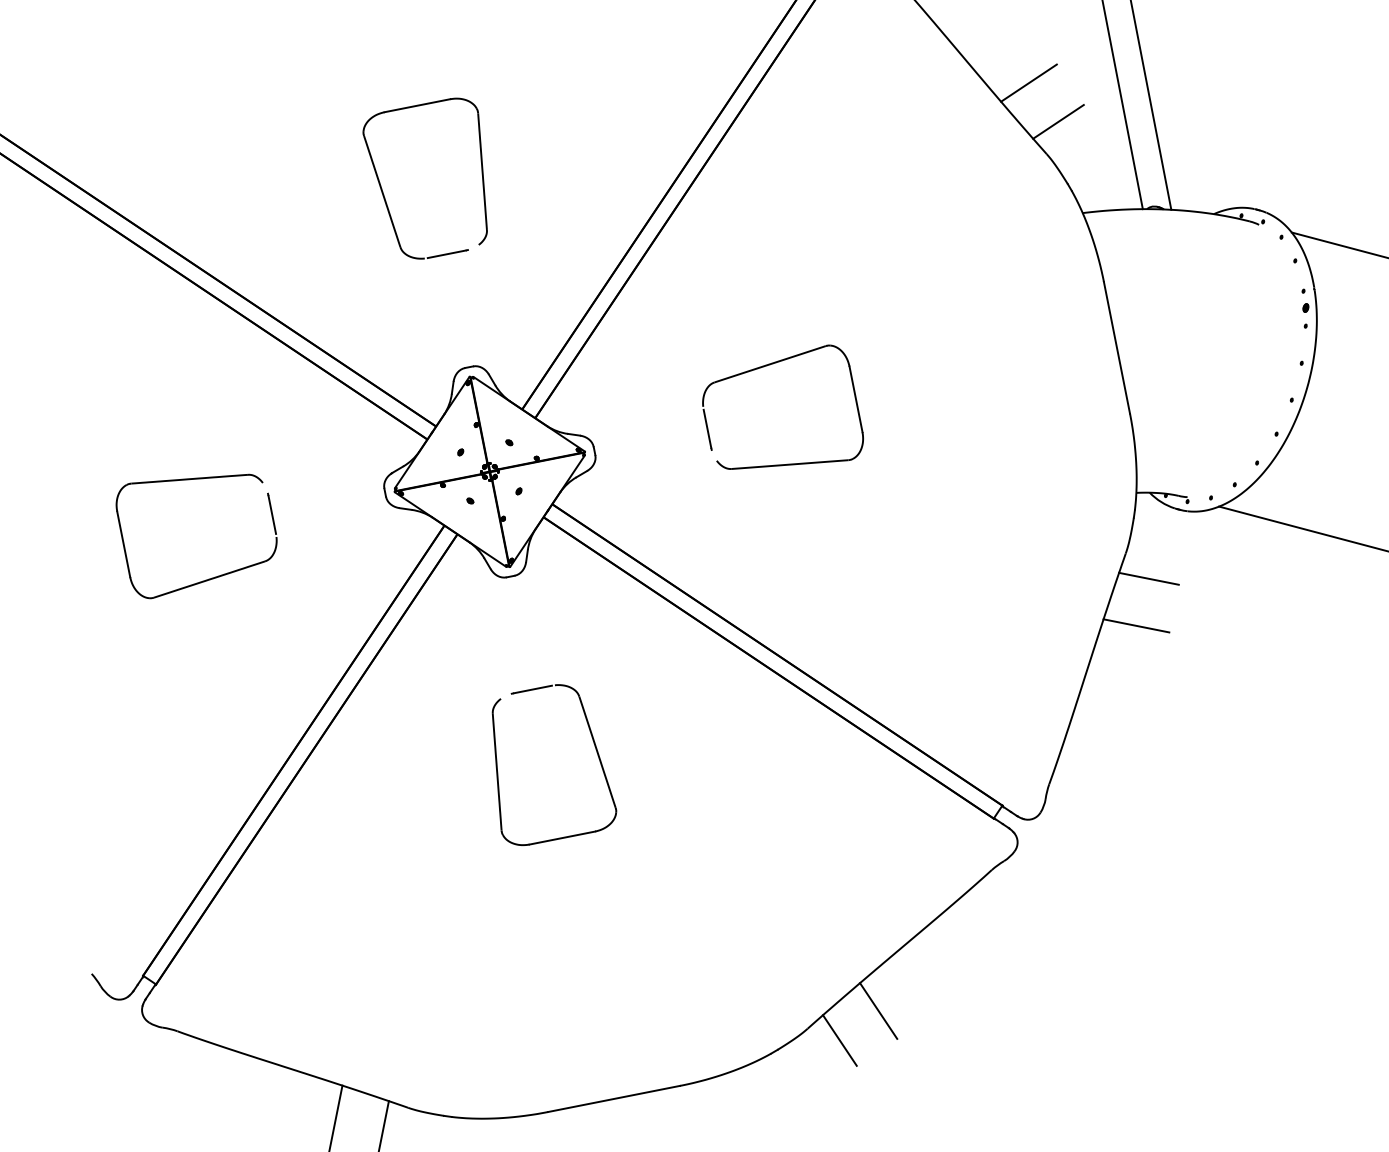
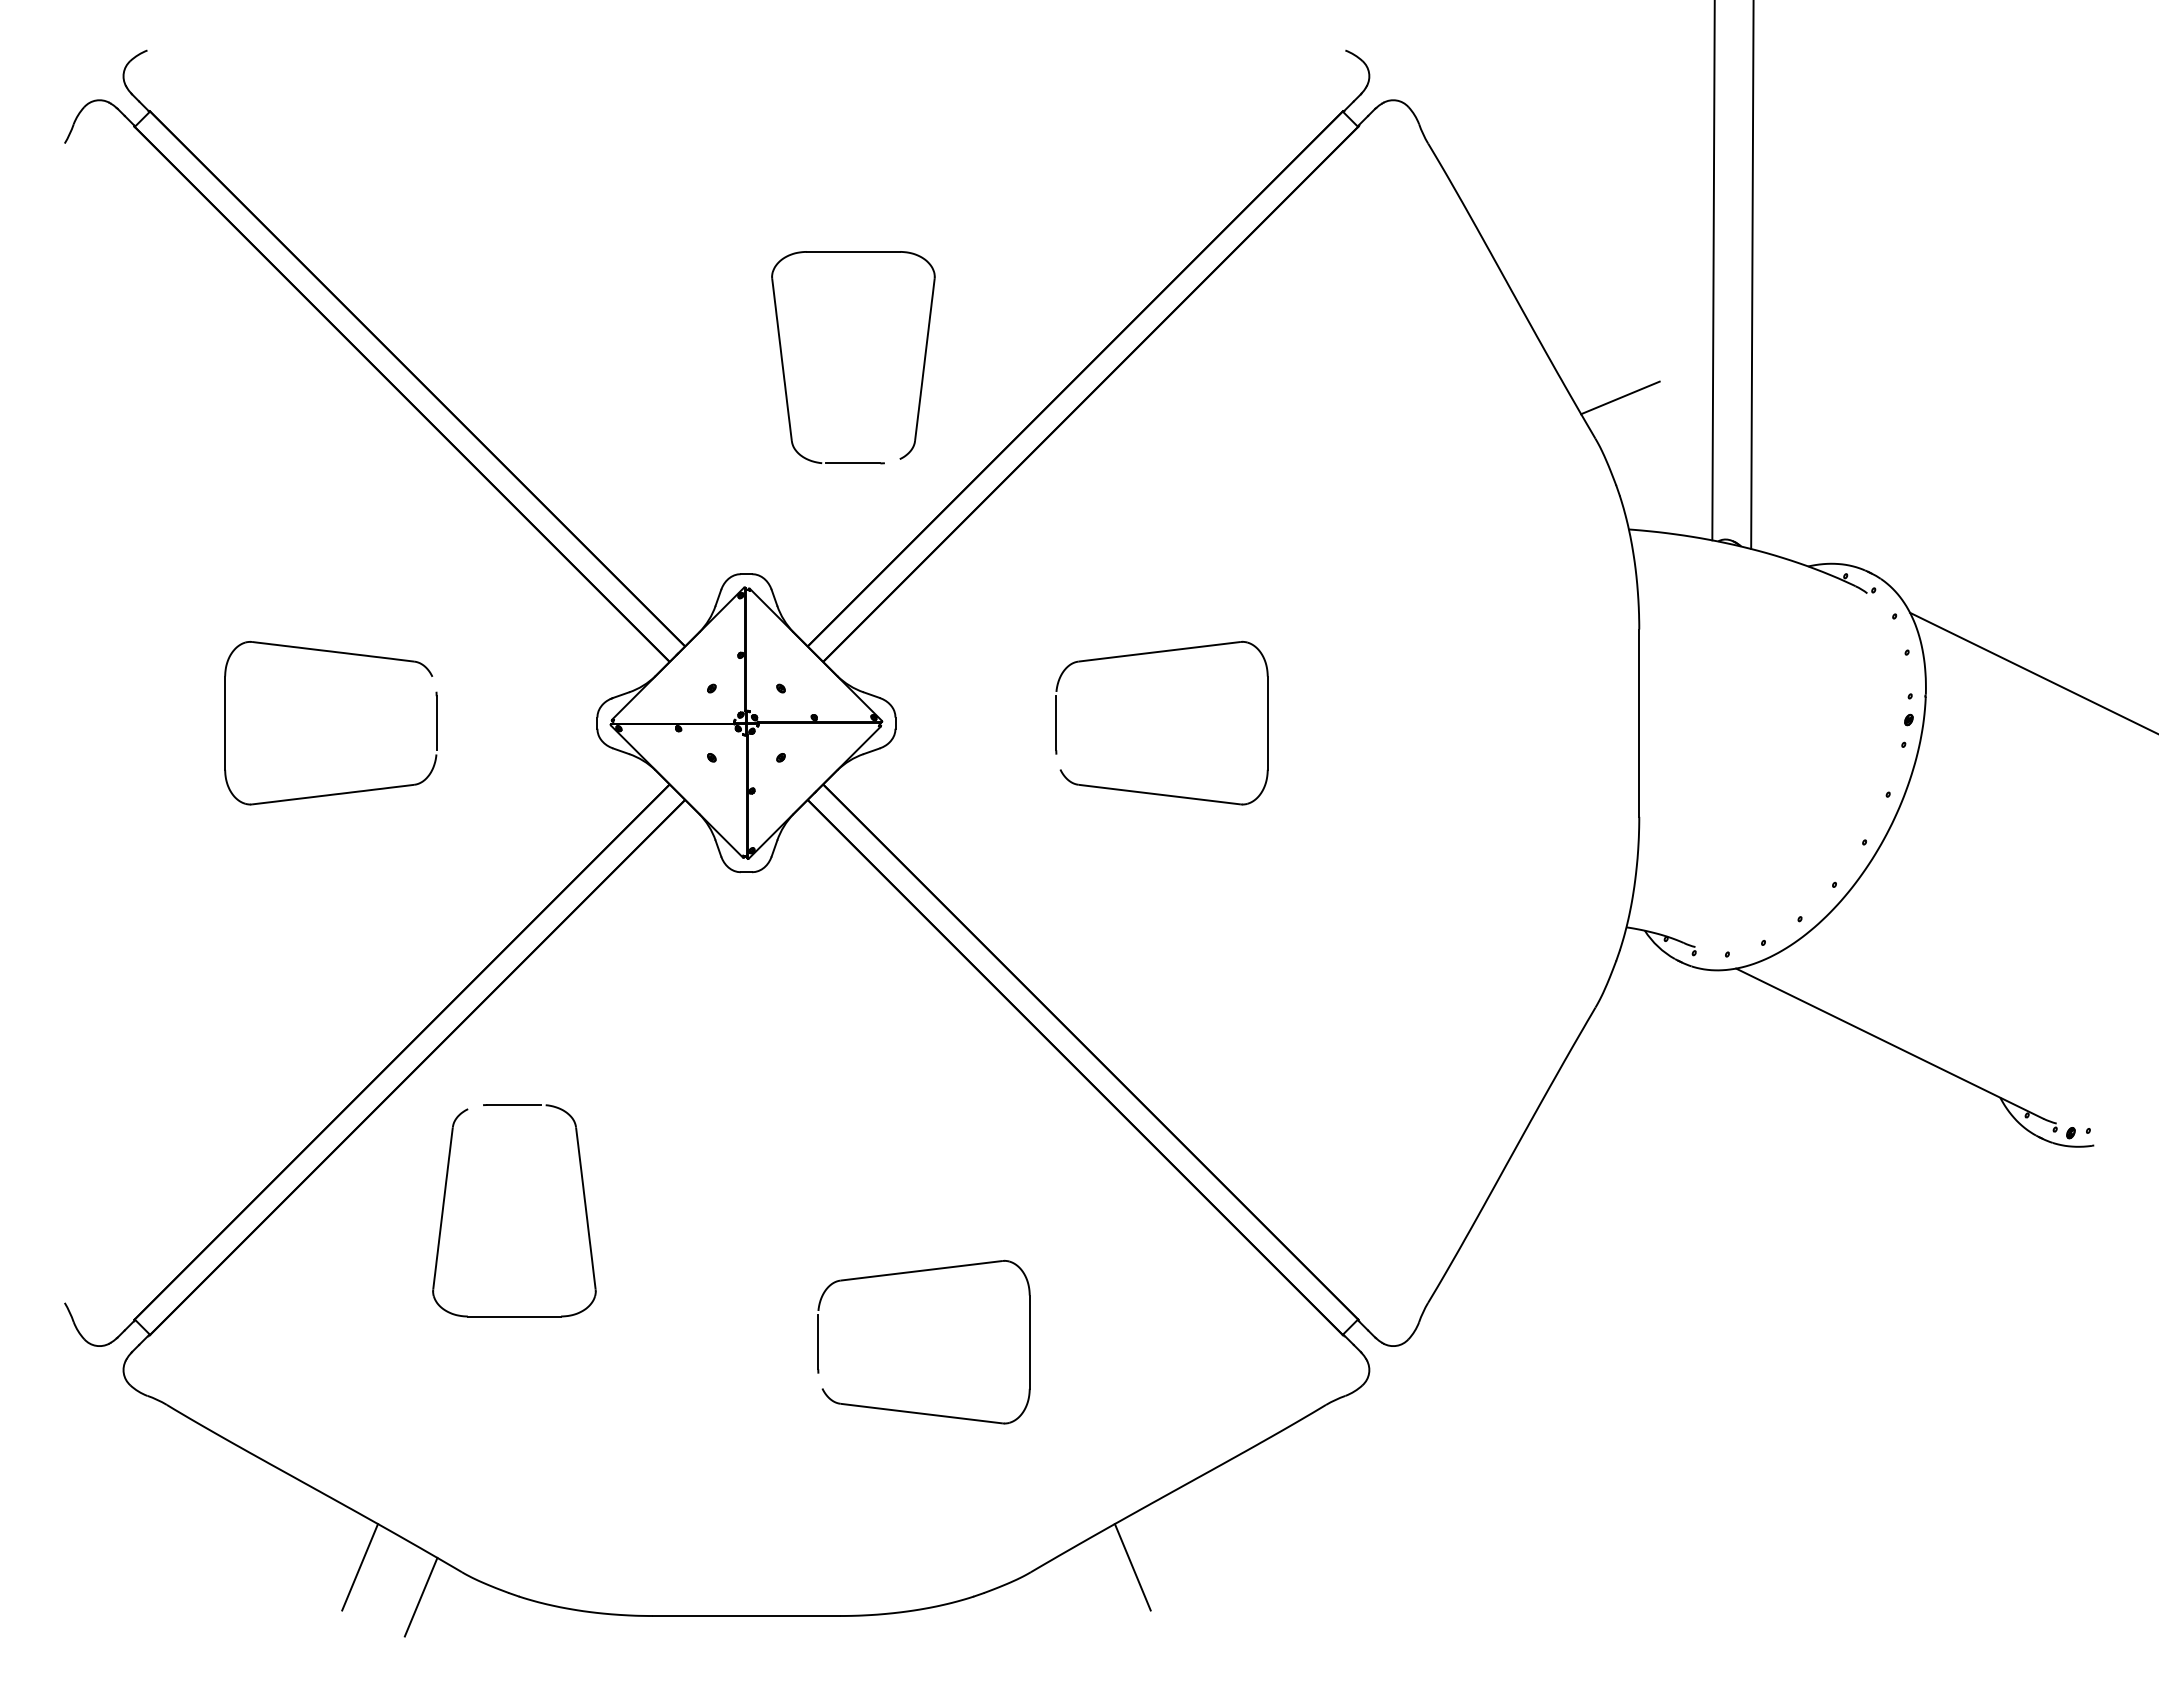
line: (1028, 82) -> (1590, 336), removed
part: (385, 197) -> (784, 369), moved
line: (1149, 578) -> (1620, 1048), removed
line: (1136, 625) -> (1590, 1109), removed
part: (594, 746) -> (583, 1199), moved
part: (686, 833) -> (917, 1272), added
line: (839, 1040) -> (1071, 1596), removed

